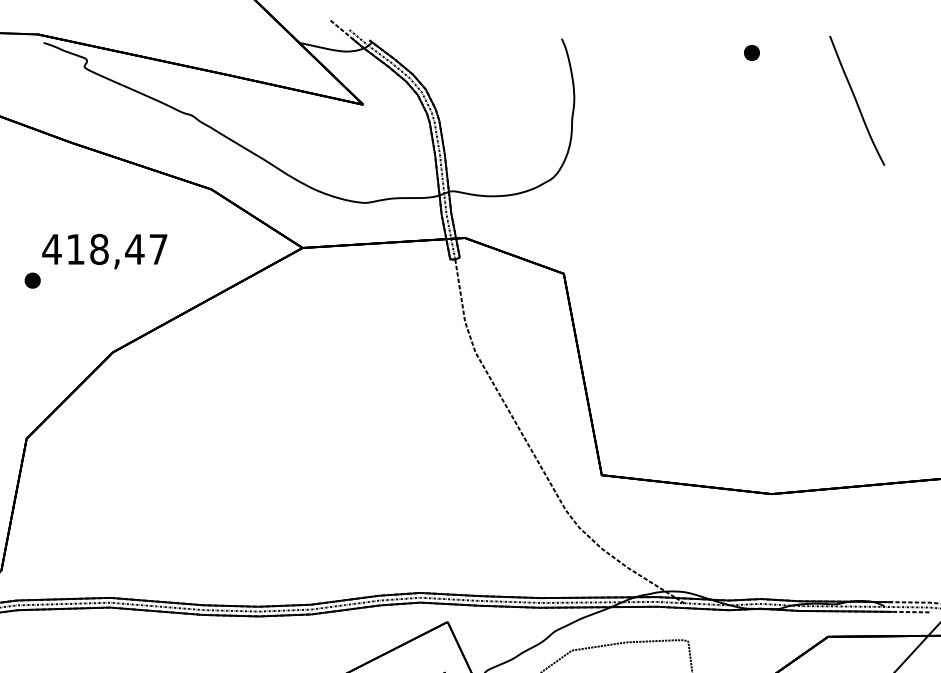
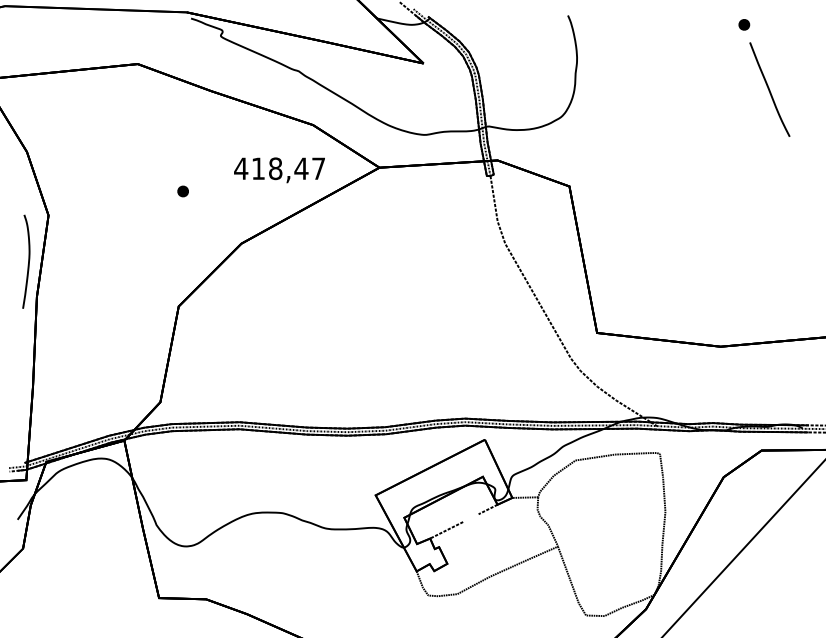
part: (752, 52) -> (744, 24), moved
curve: (856, 100) -> (769, 89), moved
text: (104, 251) -> (279, 170), moved

